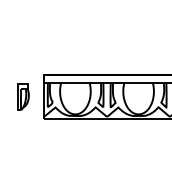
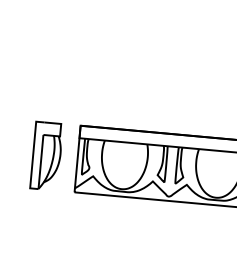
part: (23, 96) -> (46, 155), size x1.67

